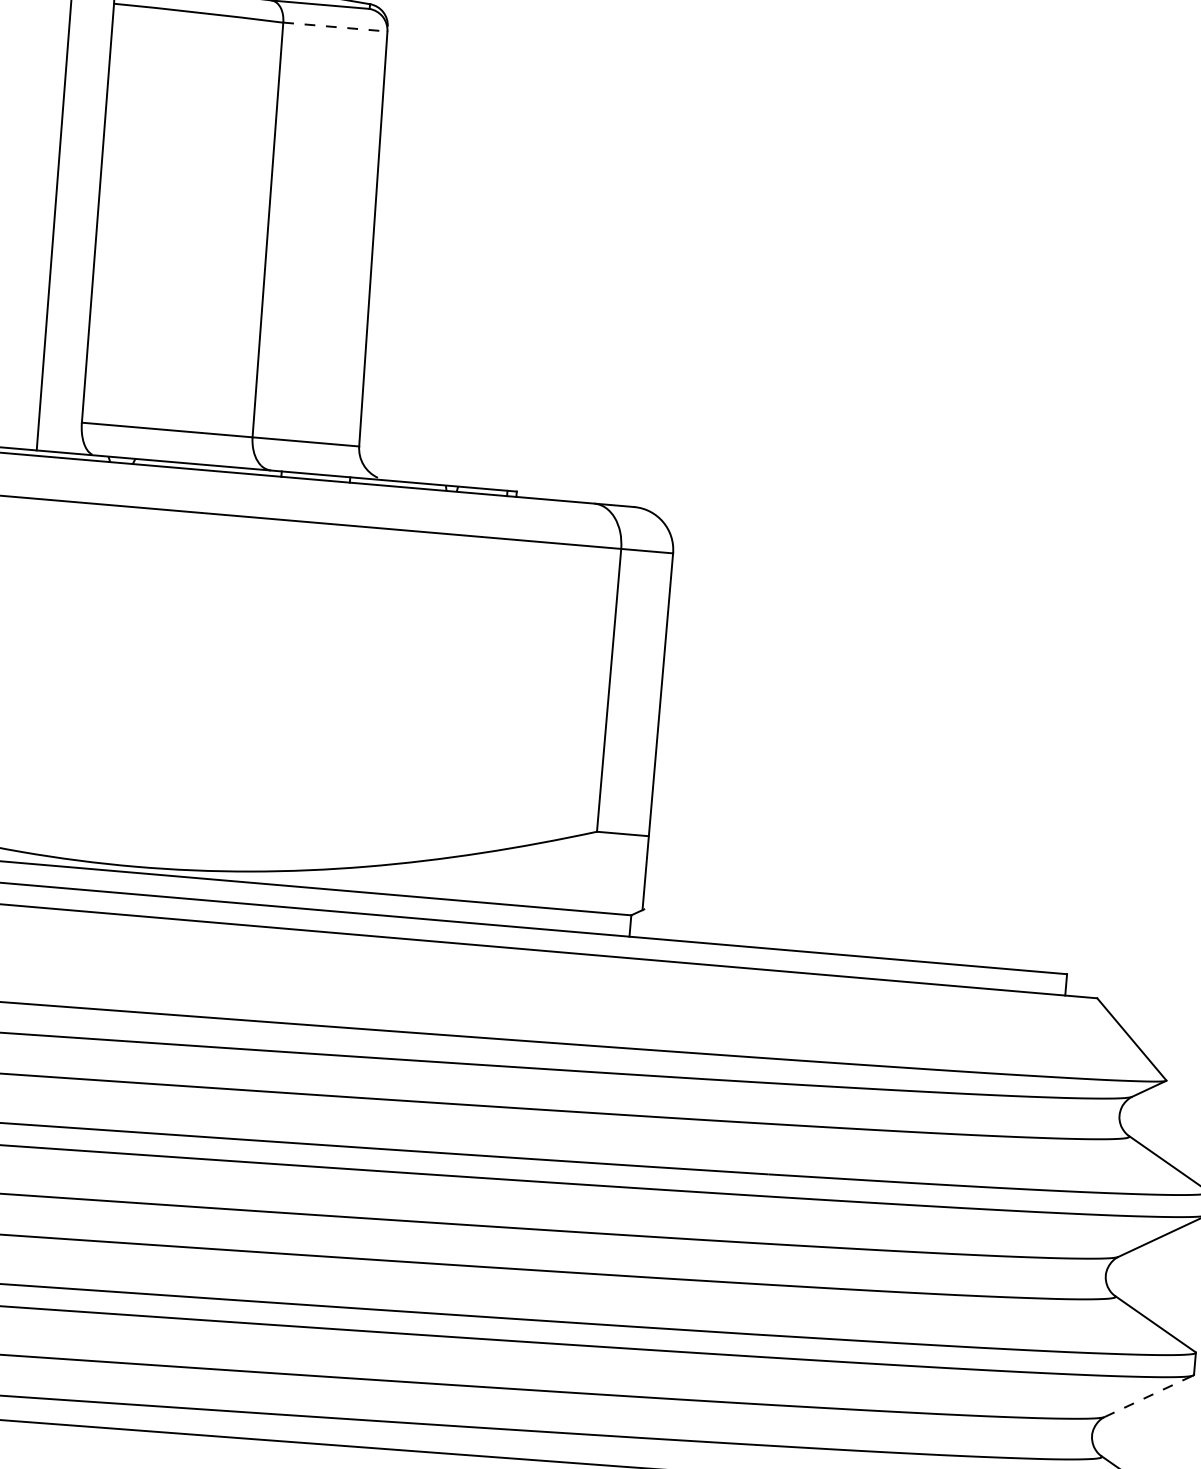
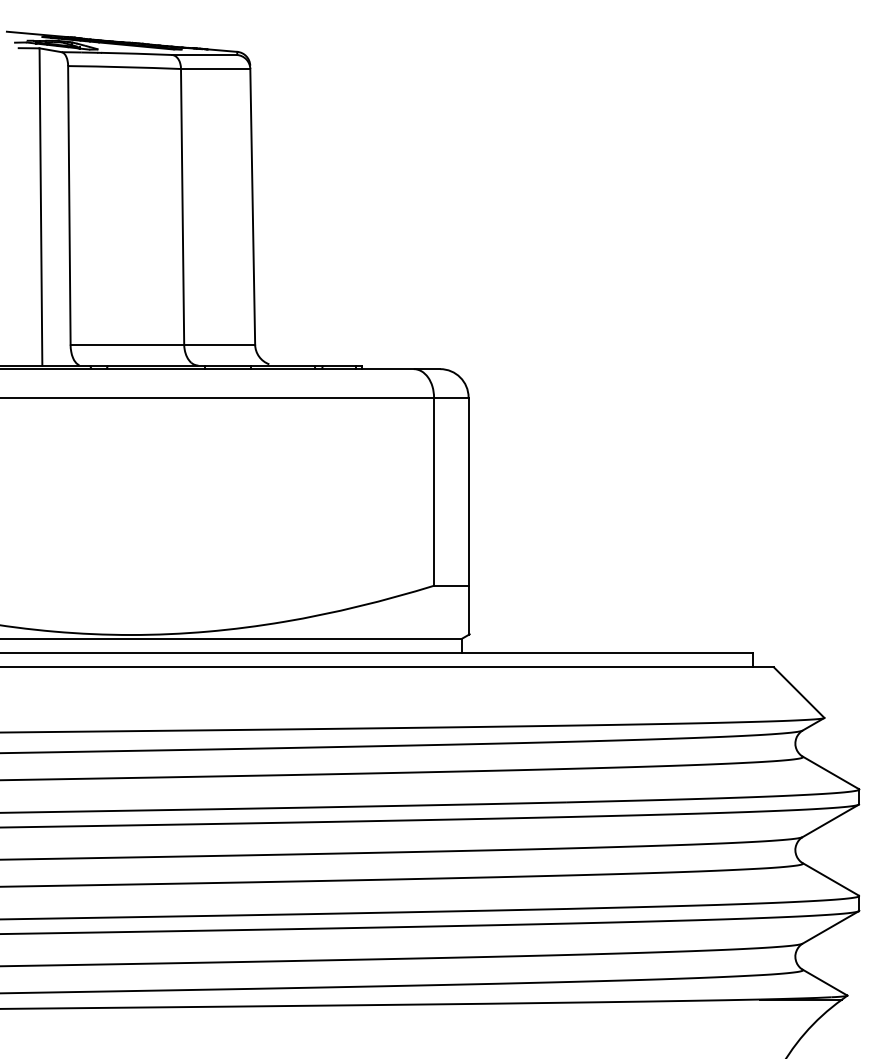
line: (335, 26) -> (215, 68), dashed -> solid
line: (1150, 1396) -> (831, 927), dashed -> solid

